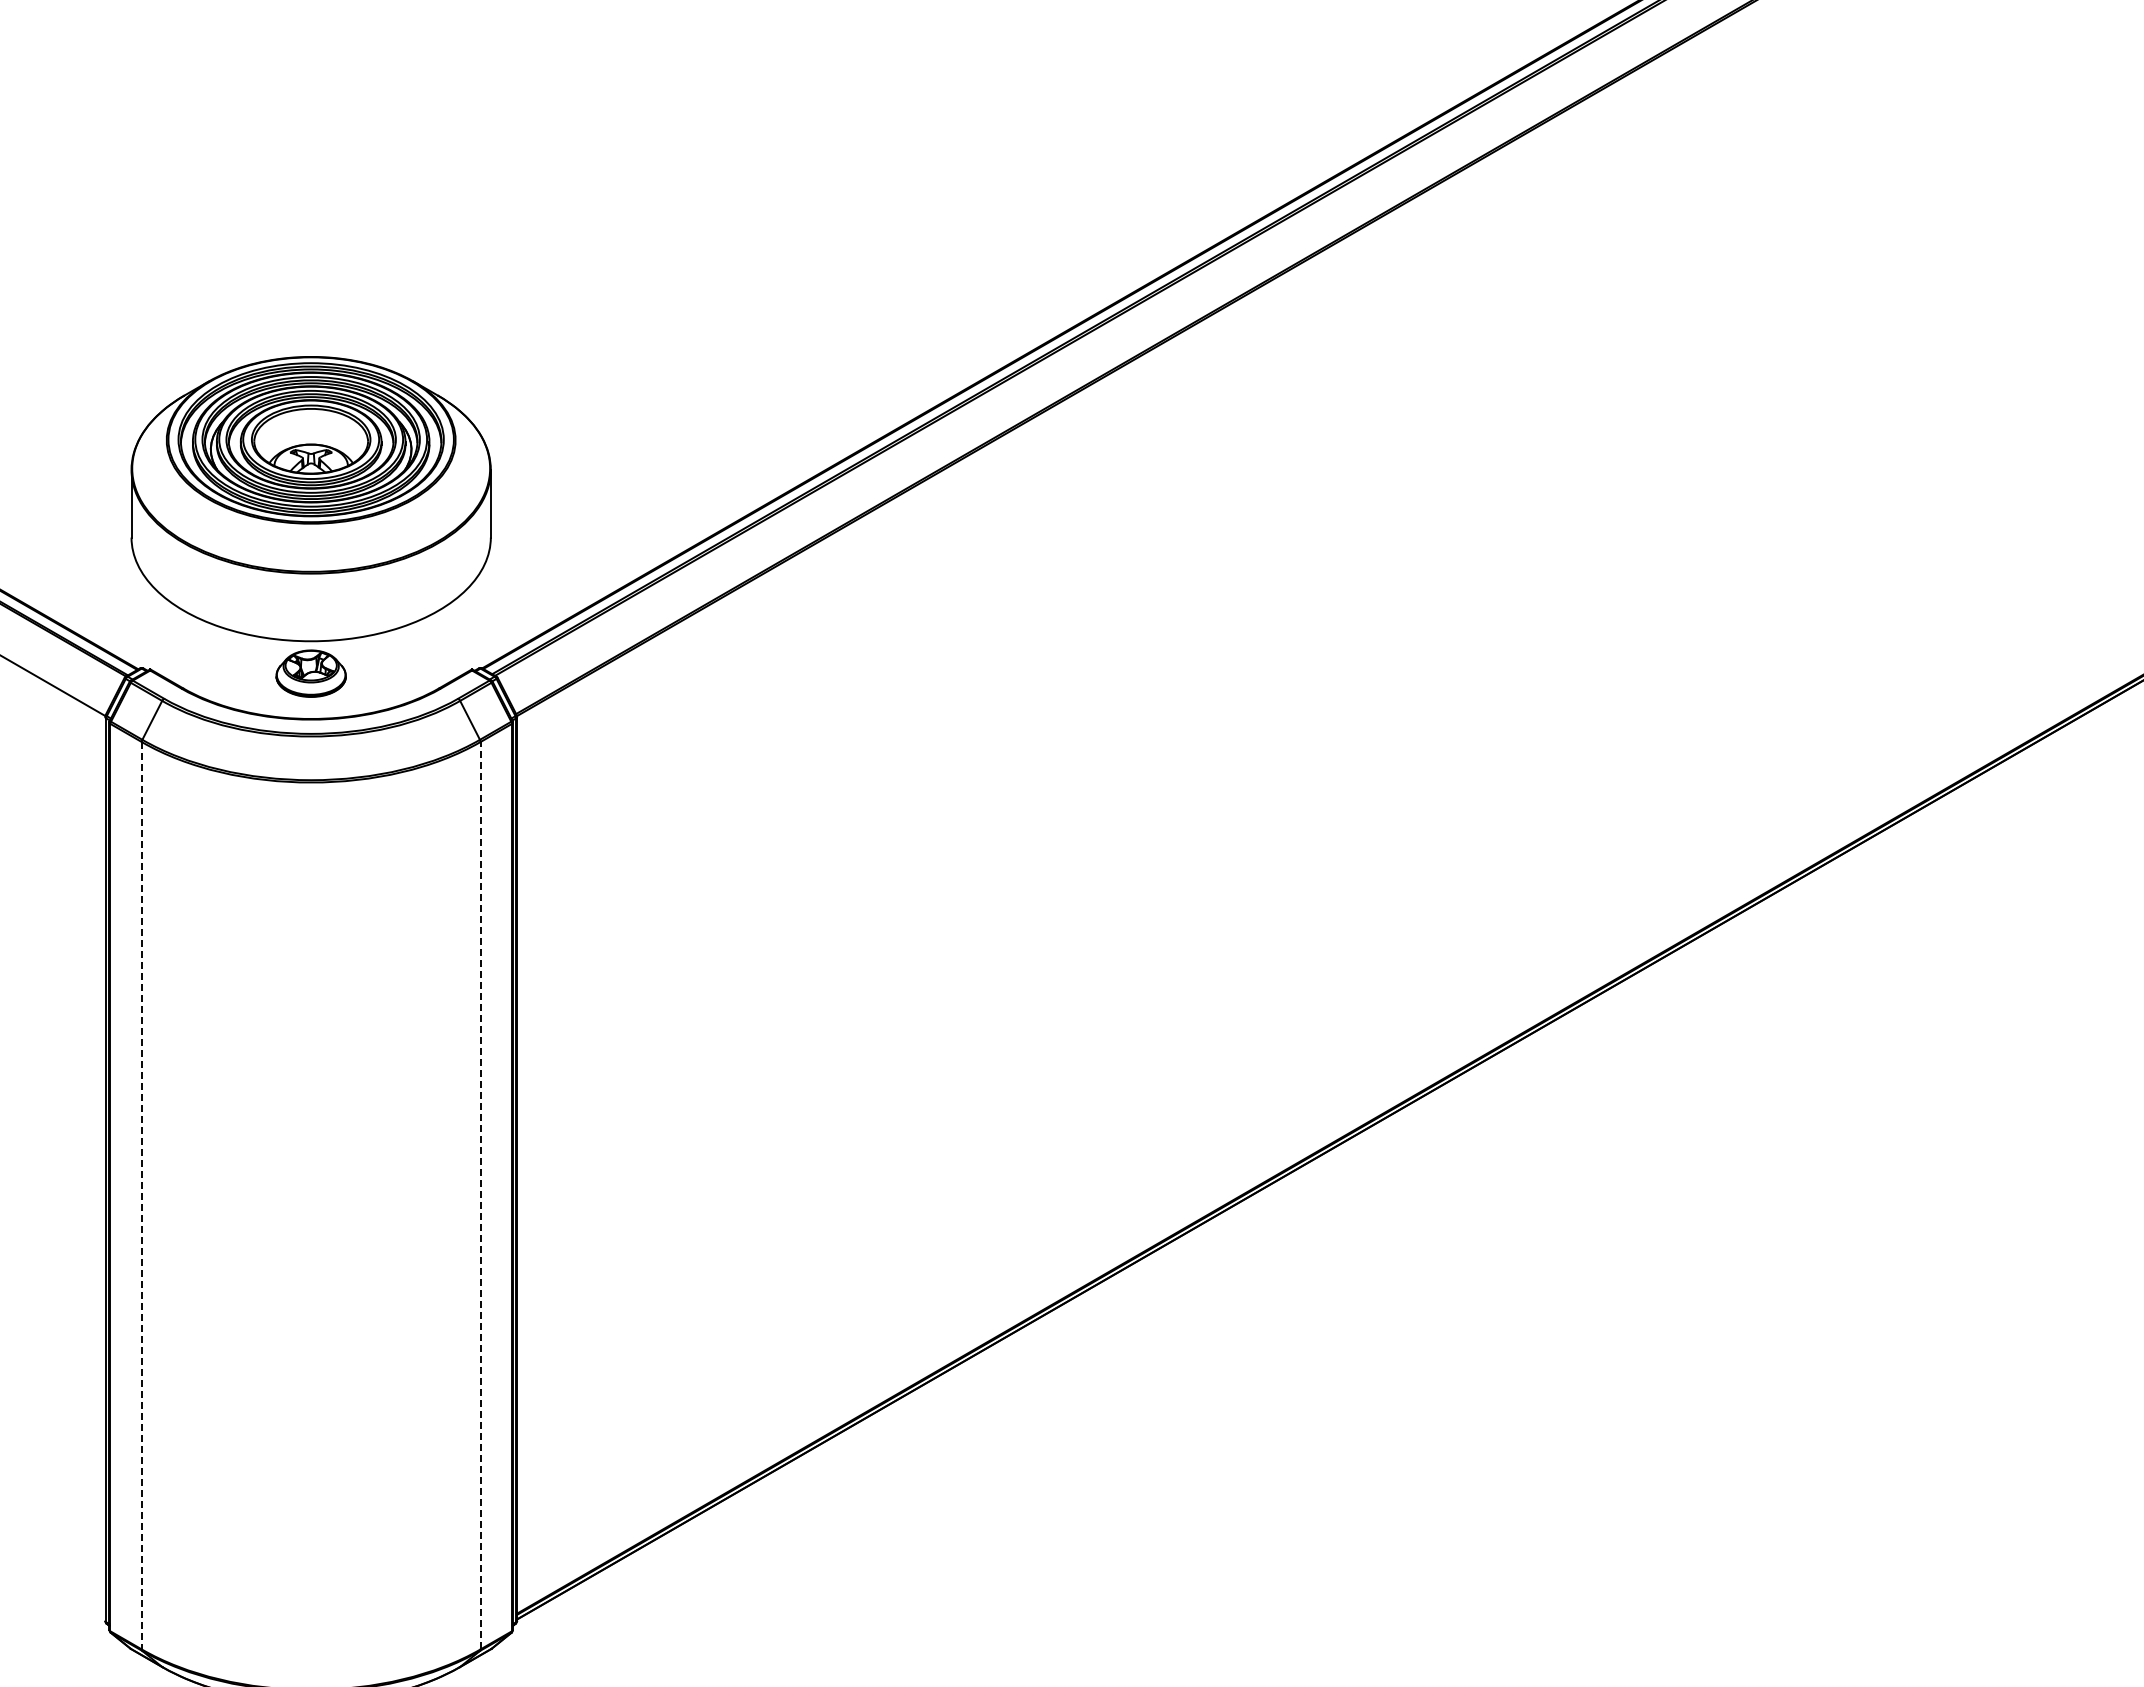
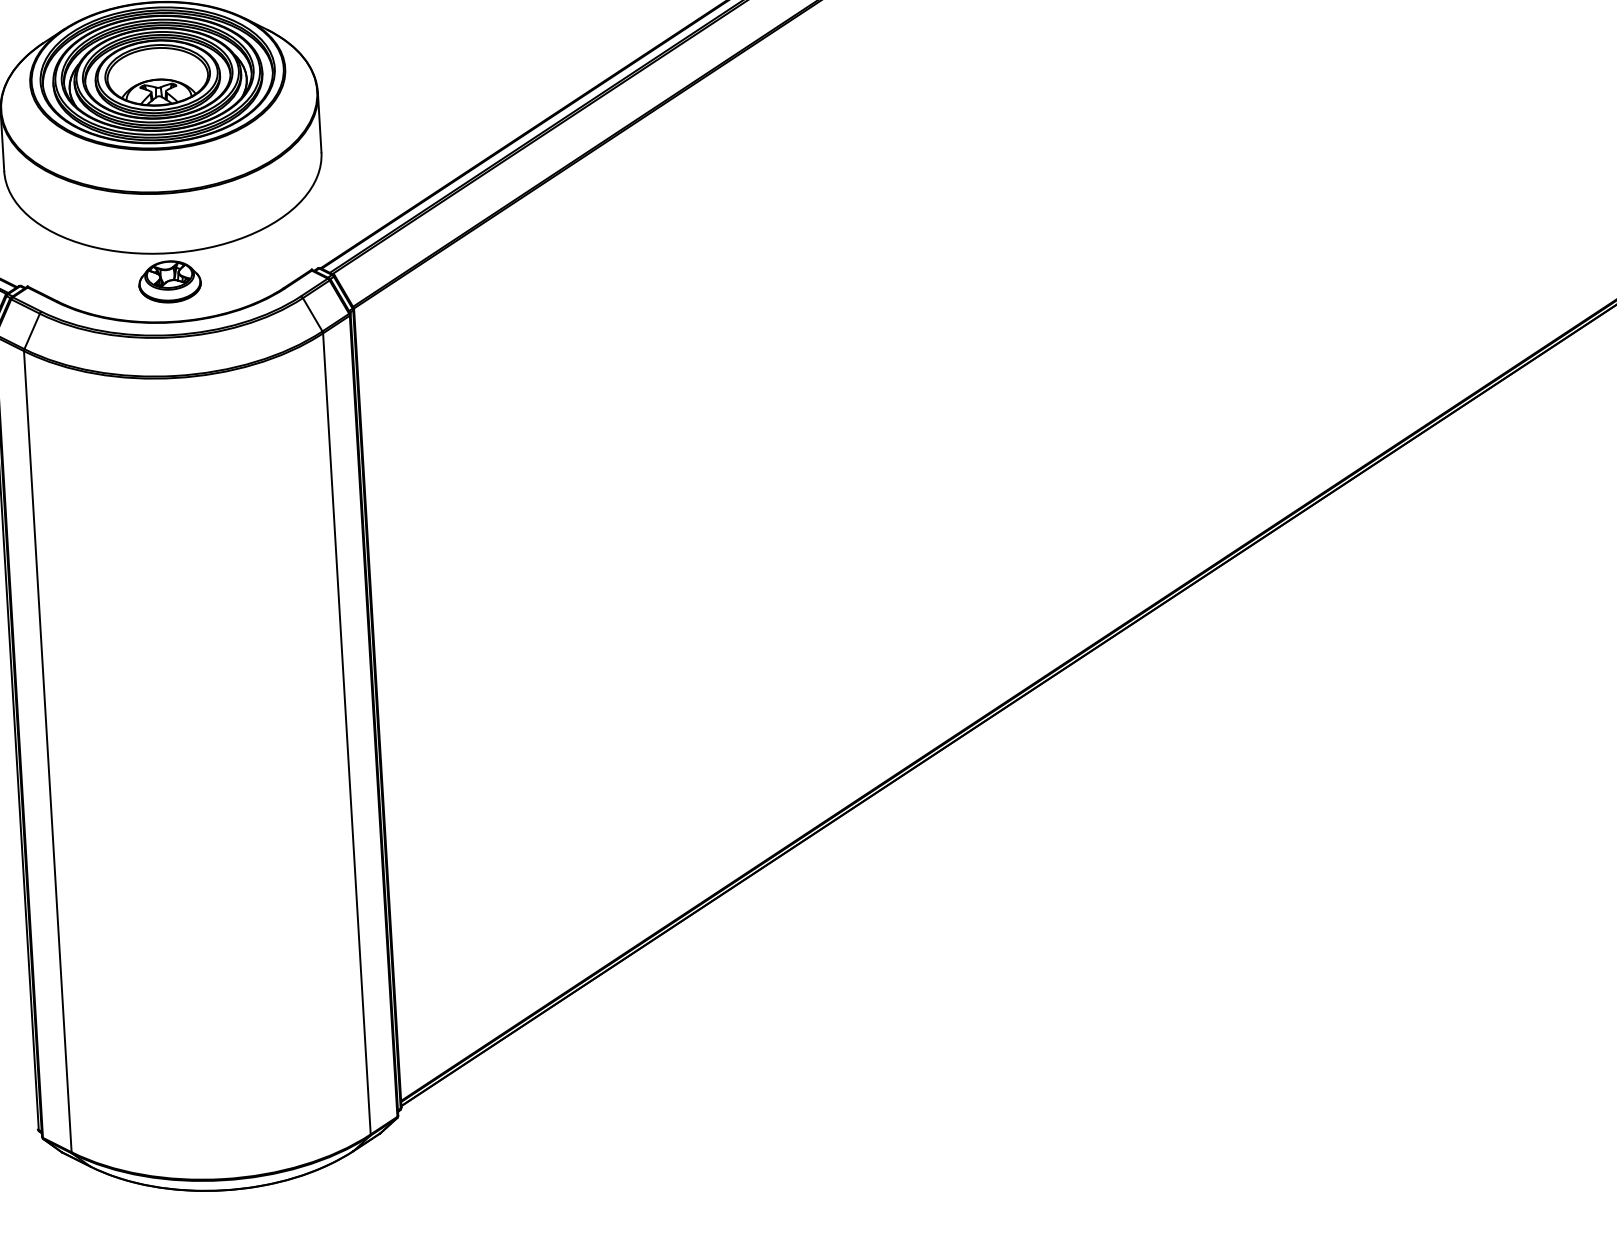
line: (141, 1195) -> (47, 751), dashed -> solid
line: (480, 1195) -> (346, 733), dashed -> solid

